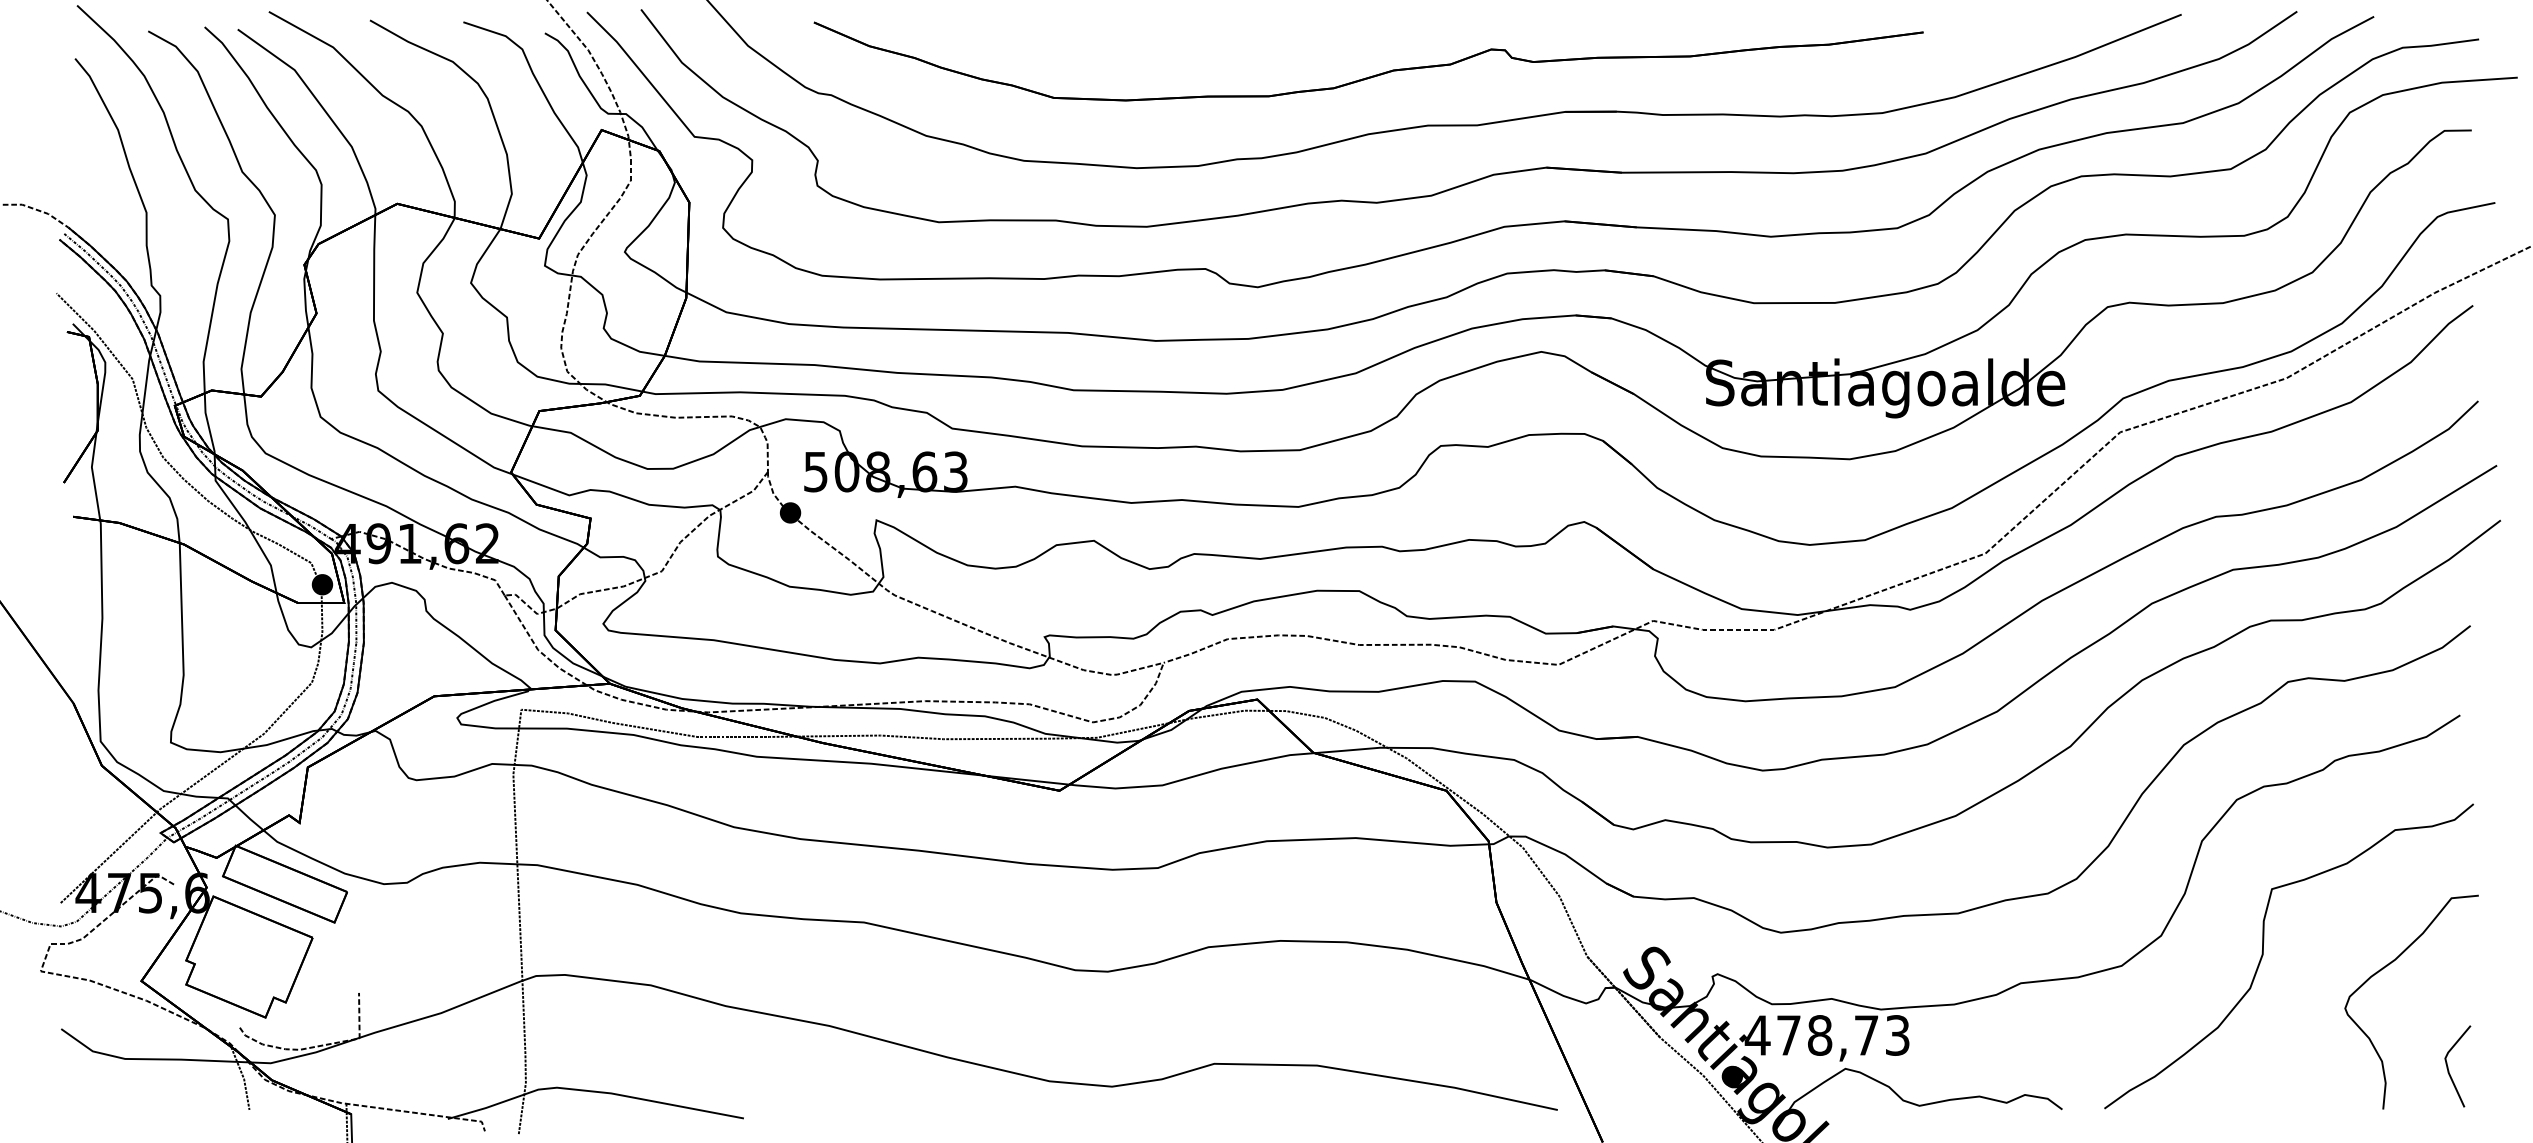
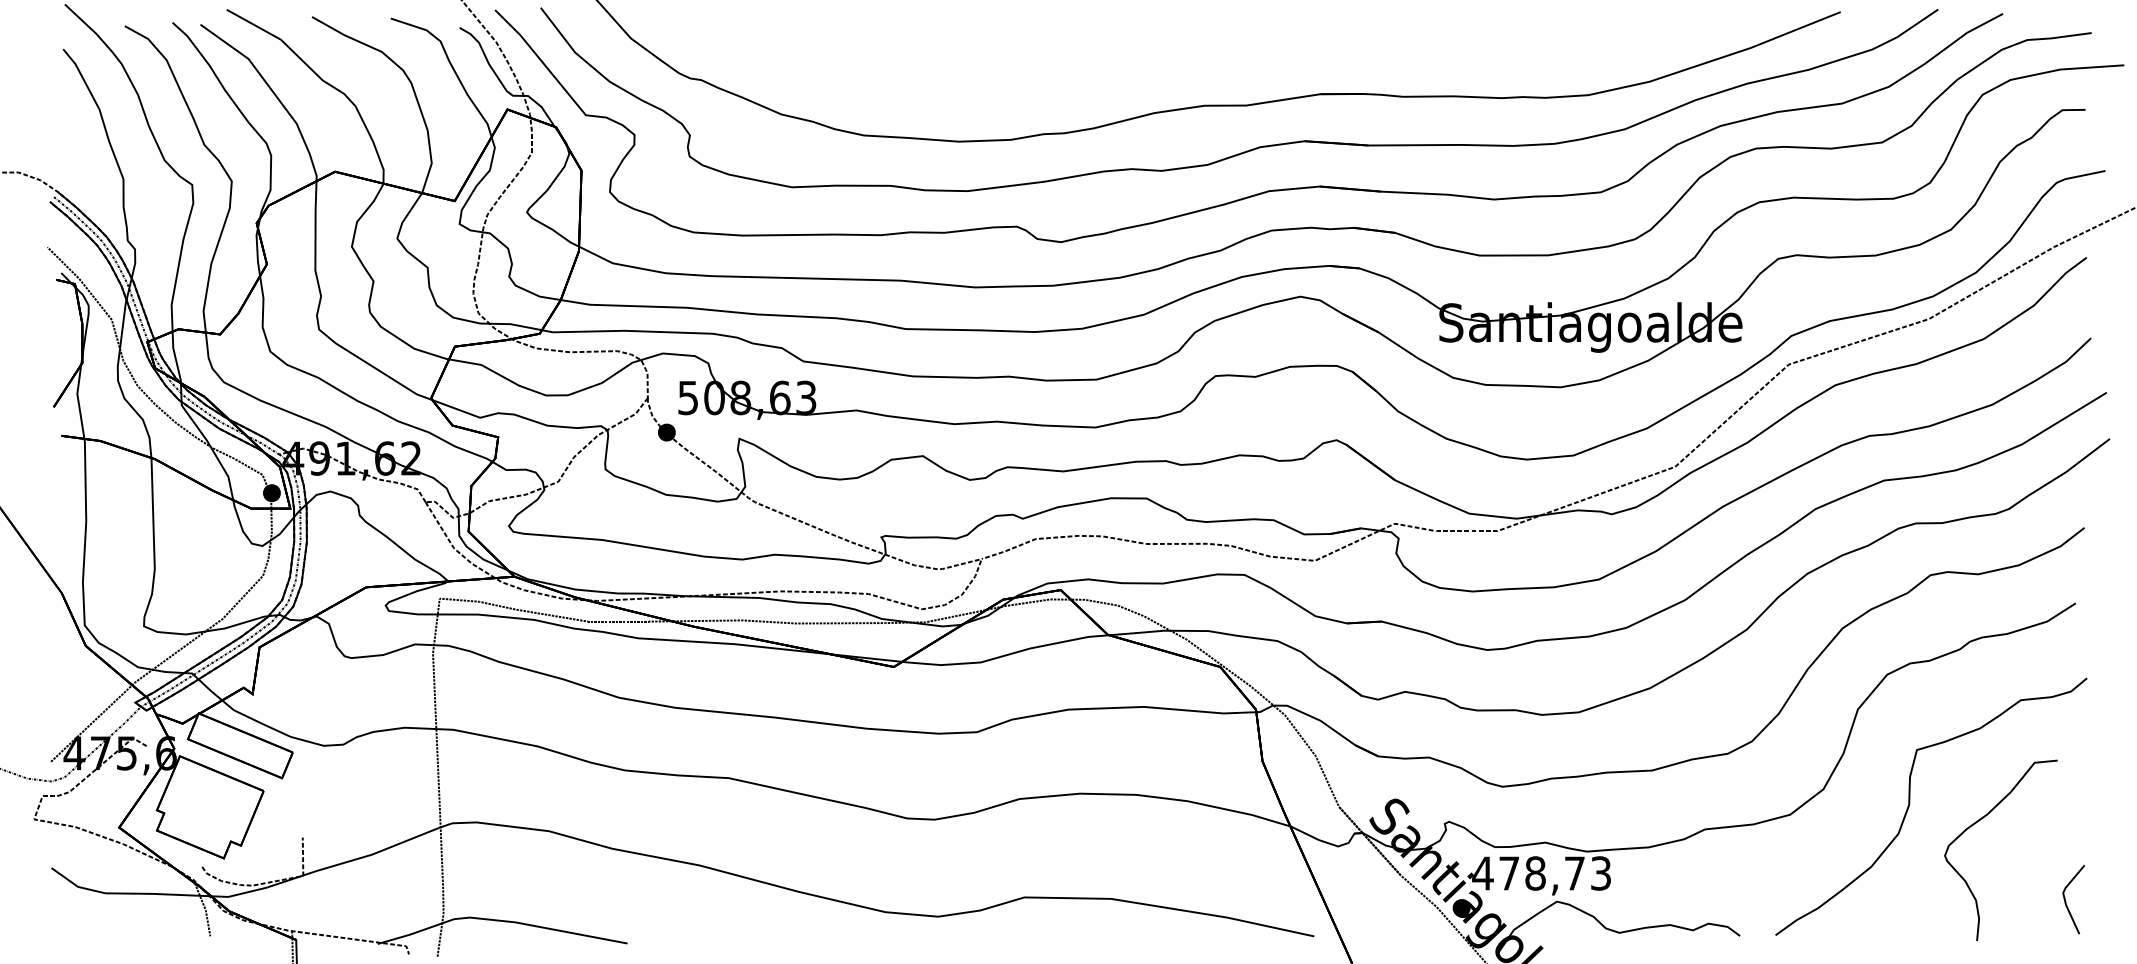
part: (1372, 75) -> (1157, 63), removed
curve: (2386, 967) -> (1979, 821), moved

